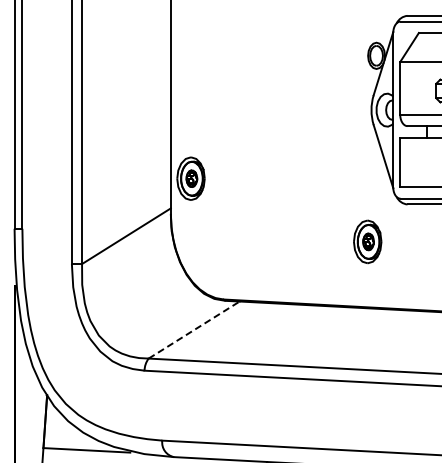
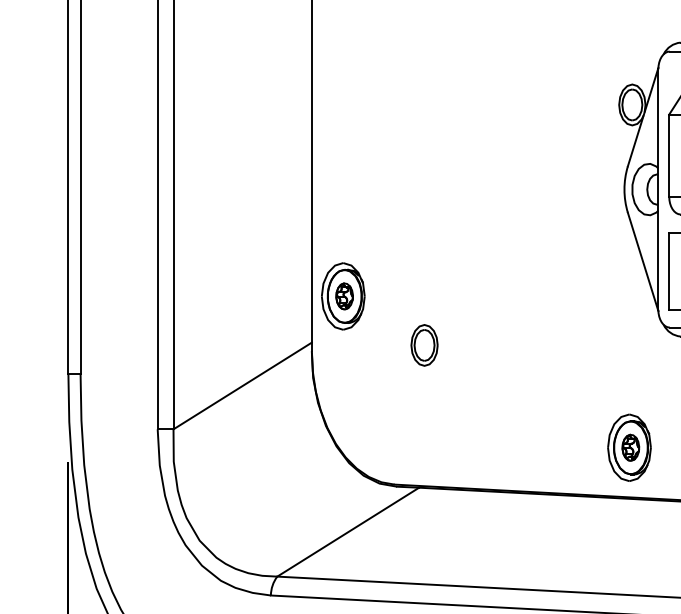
part: (242, 210) -> (423, 345), added
part: (367, 241) -> (629, 447), moved
line: (194, 330) -> (348, 532), dashed -> solid

